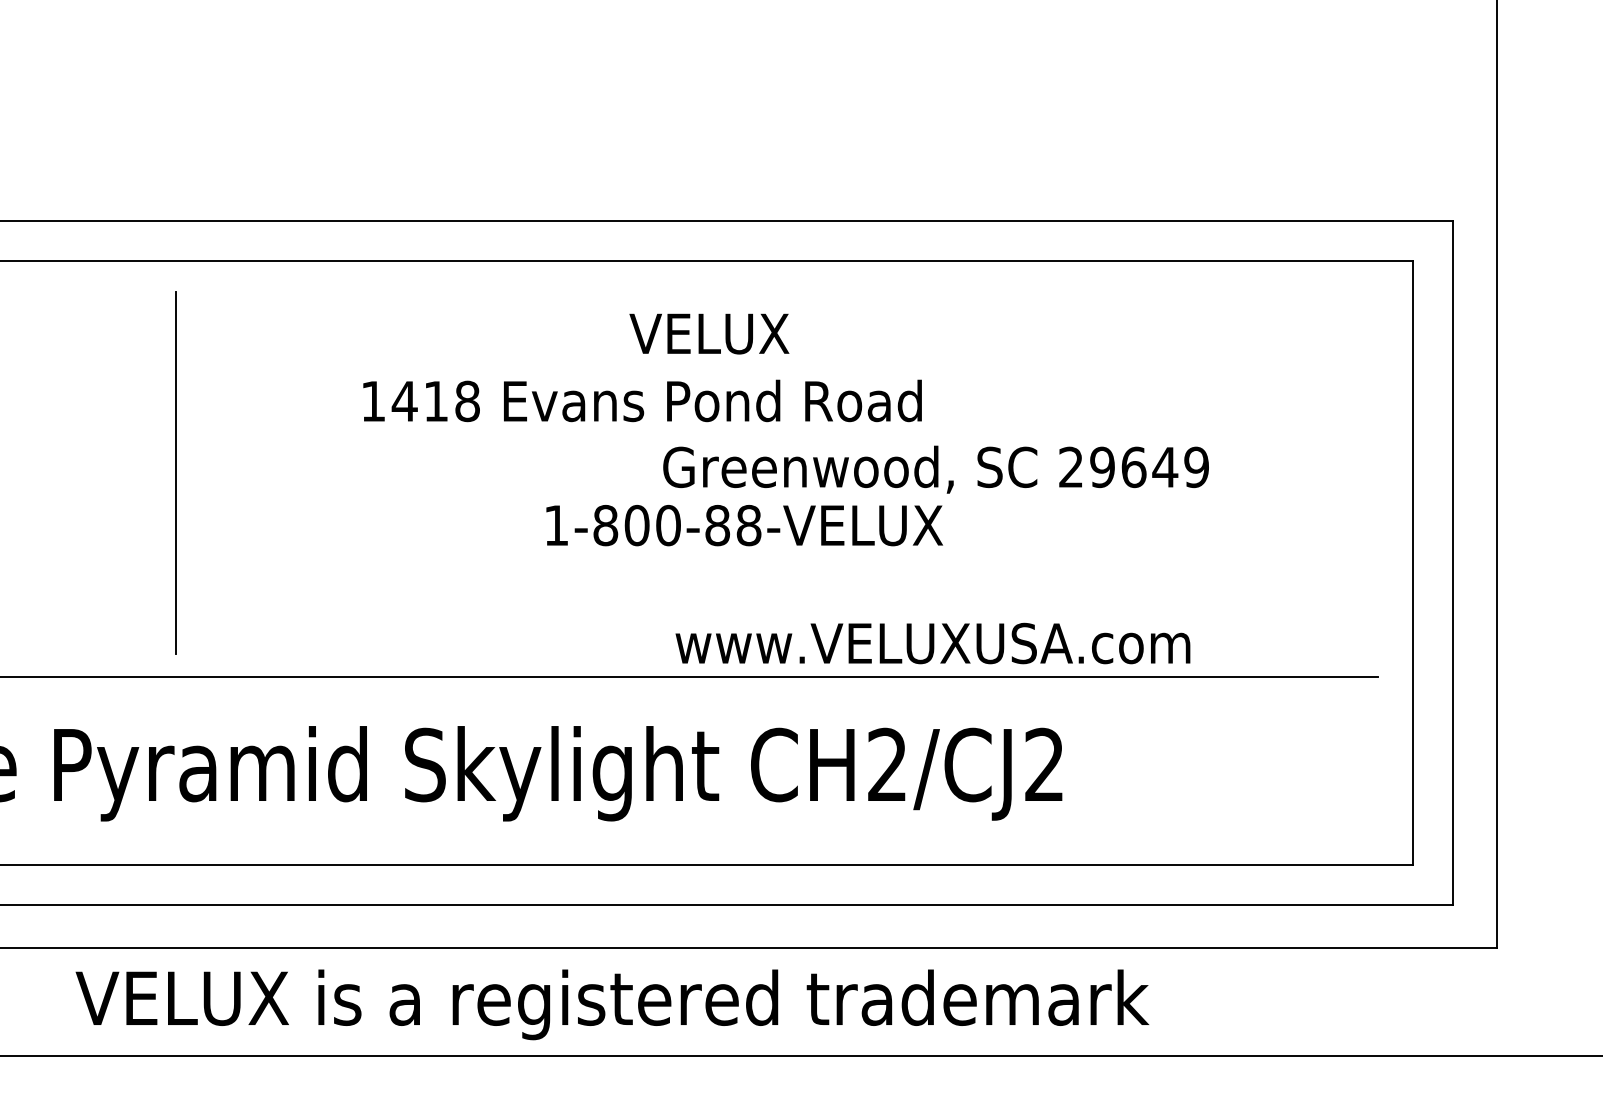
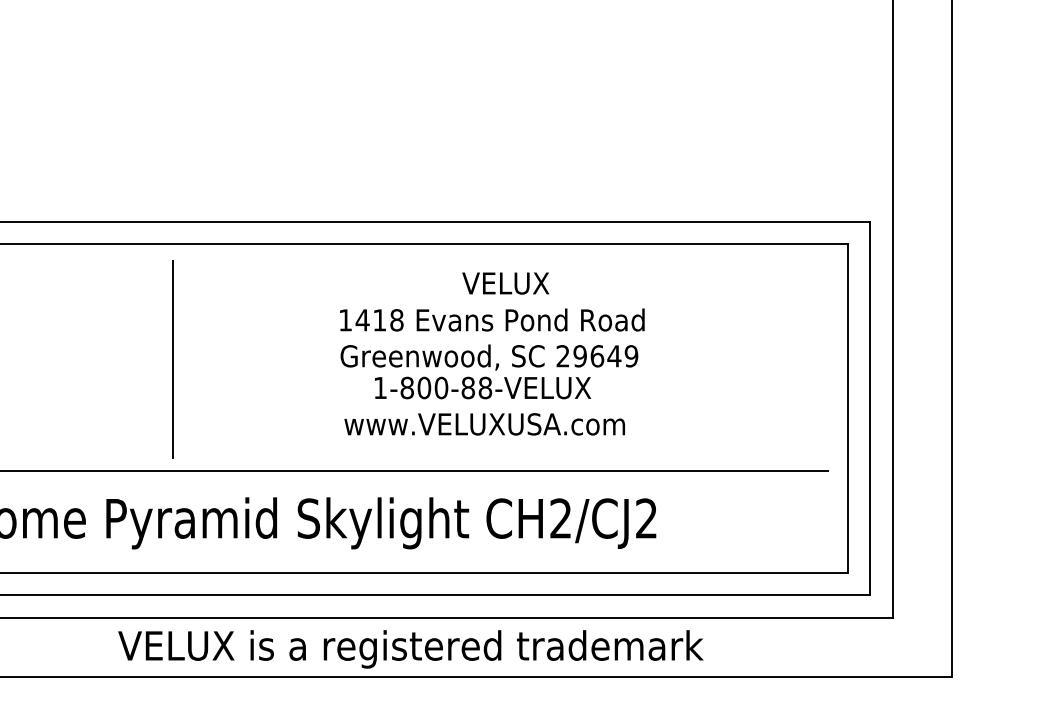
text: (708, 333) -> (505, 283), moved
text: (642, 399) -> (492, 319), moved
text: (936, 469) -> (489, 357), moved
text: (932, 643) -> (484, 424), moved

